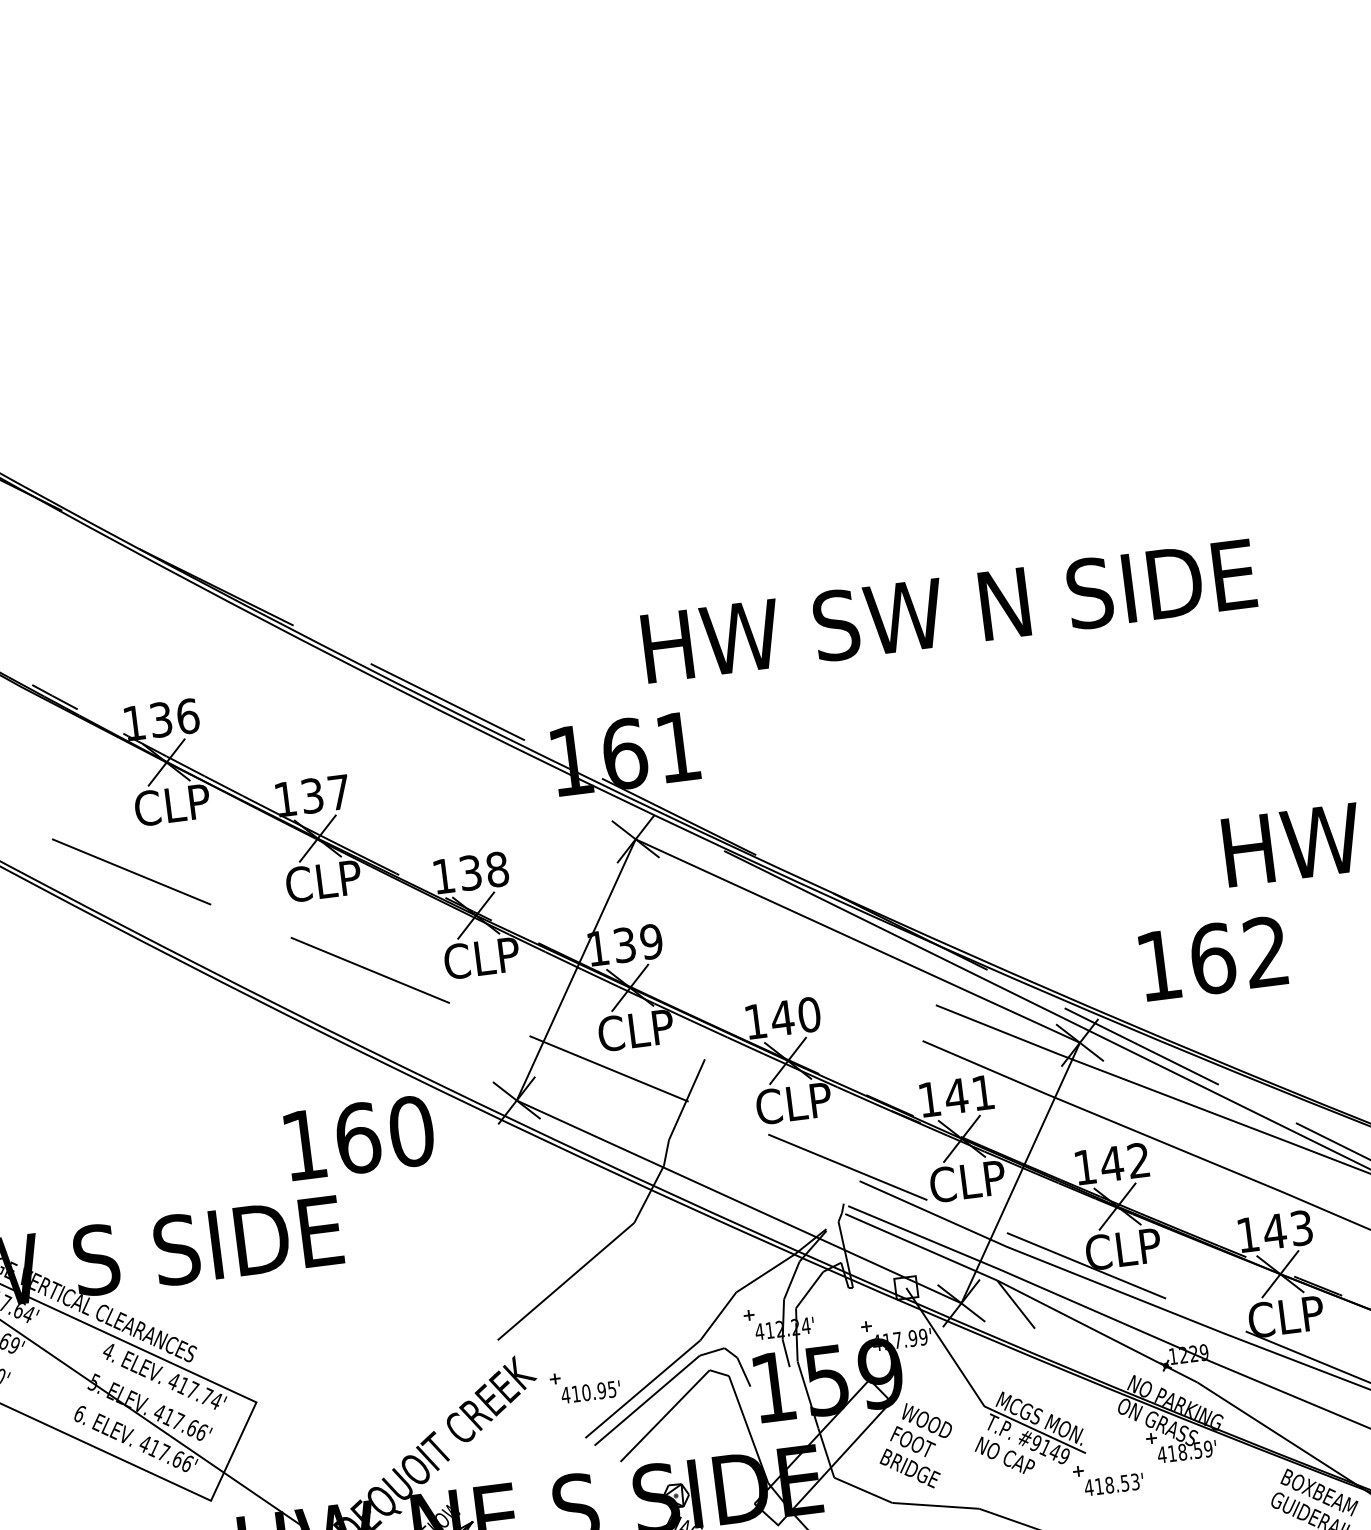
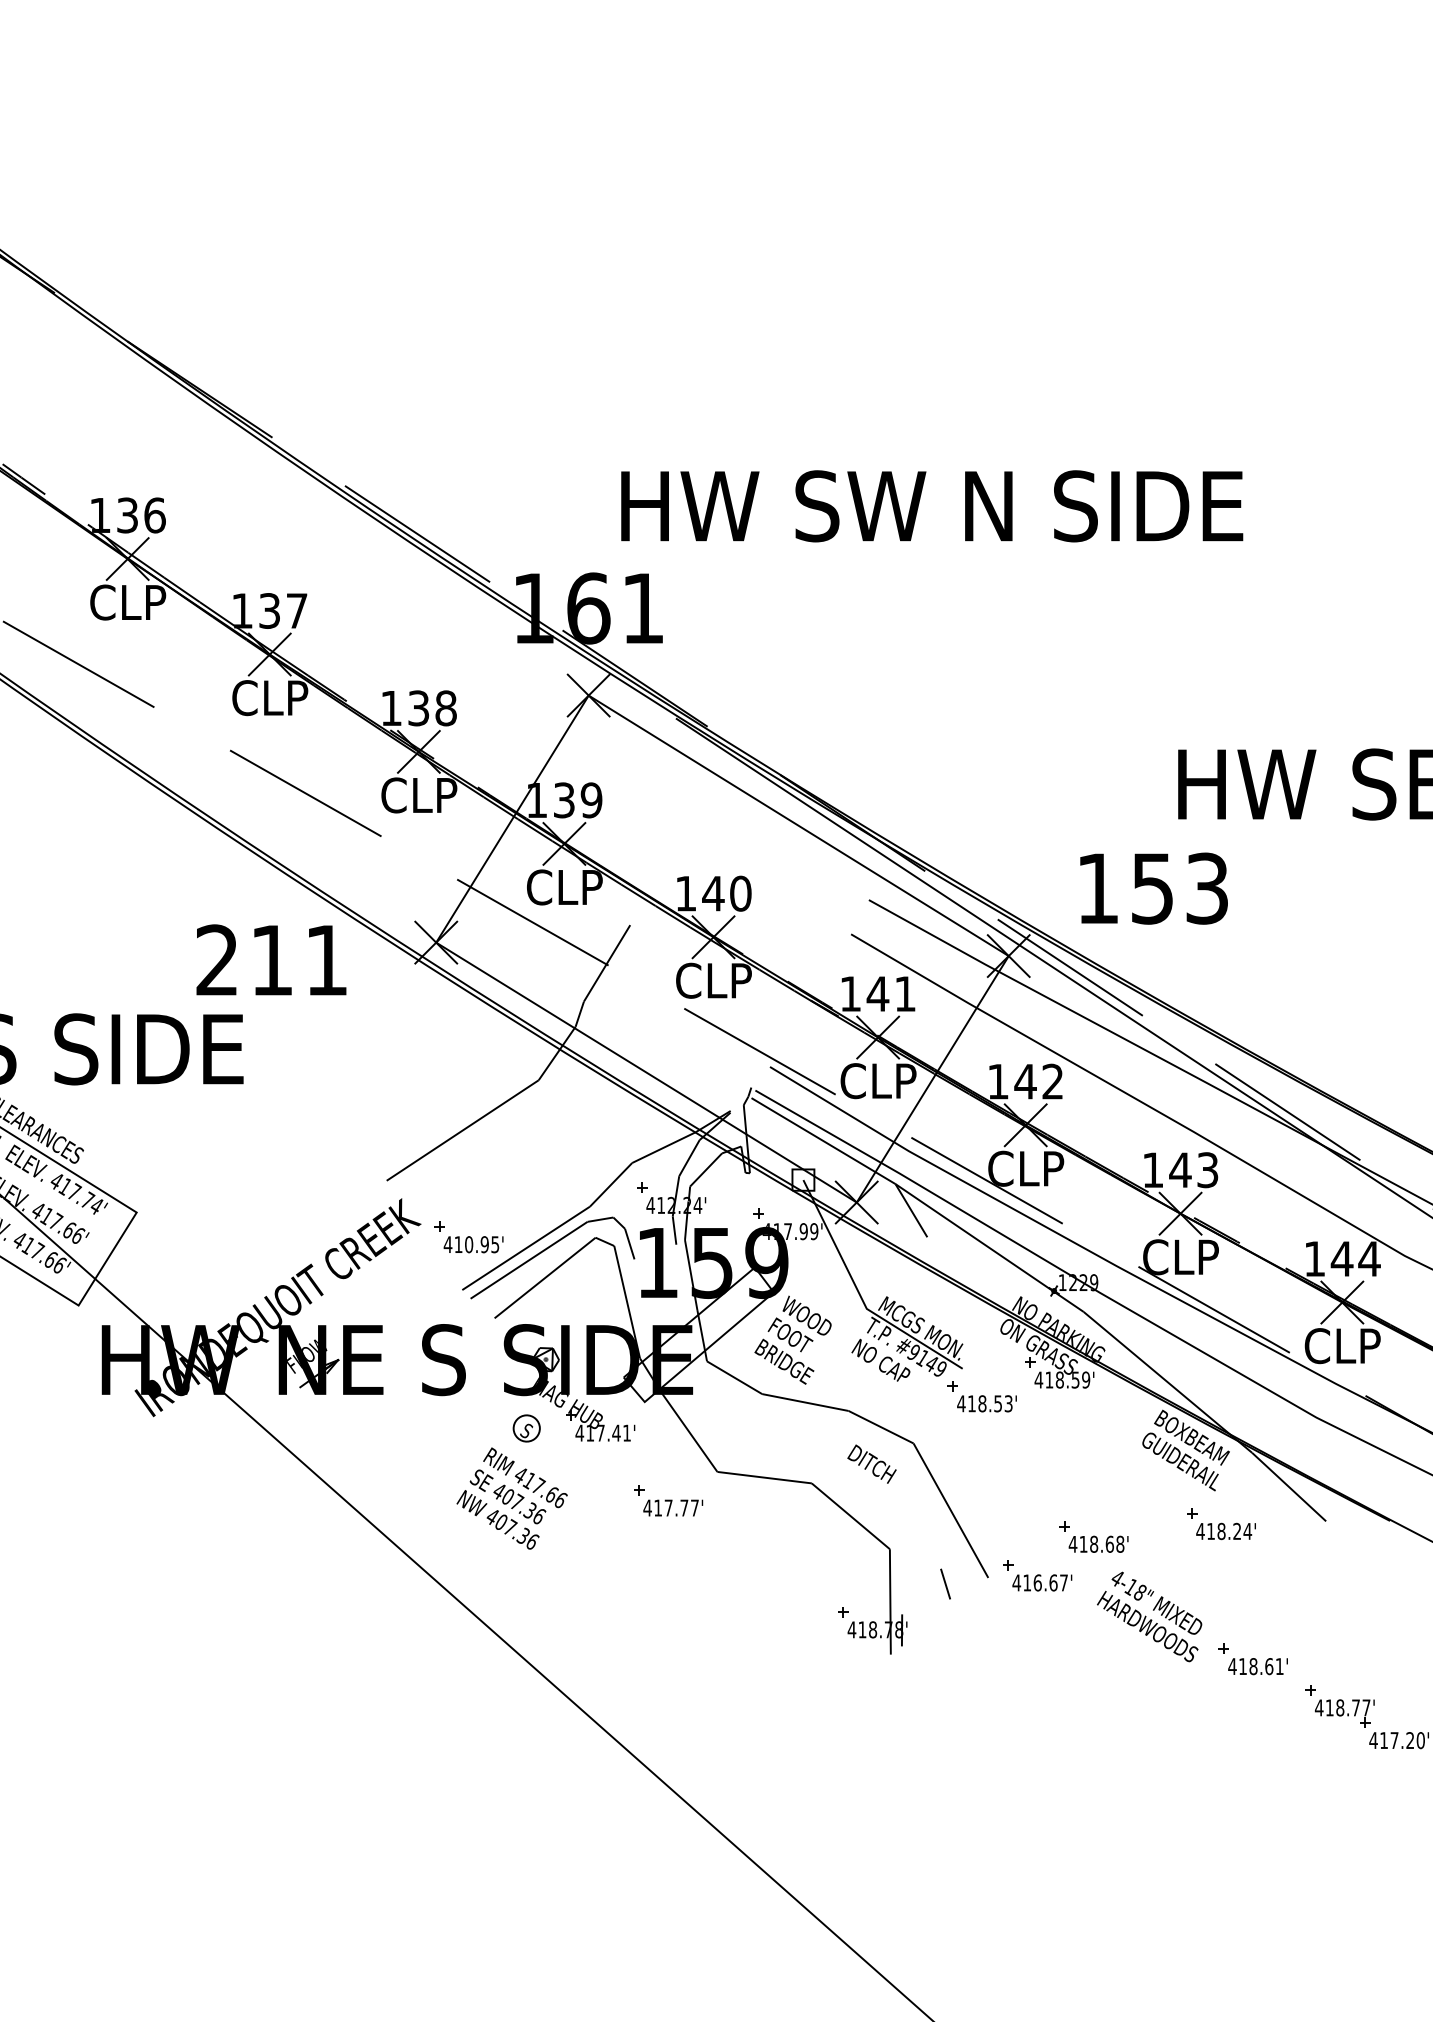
text: (1239, 955) -> (1179, 888), 162 -> 153
text: (358, 1138) -> (272, 960), 160 -> 211

